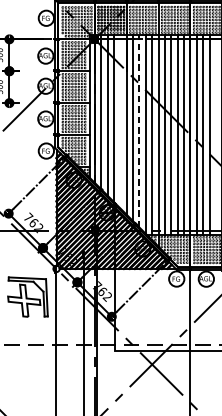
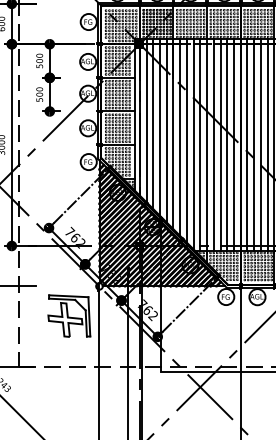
line: (120, 121) -> (166, 130), added
line: (139, 130) -> (186, 140), dashed -> solid
line: (215, 135) -> (267, 145), added

